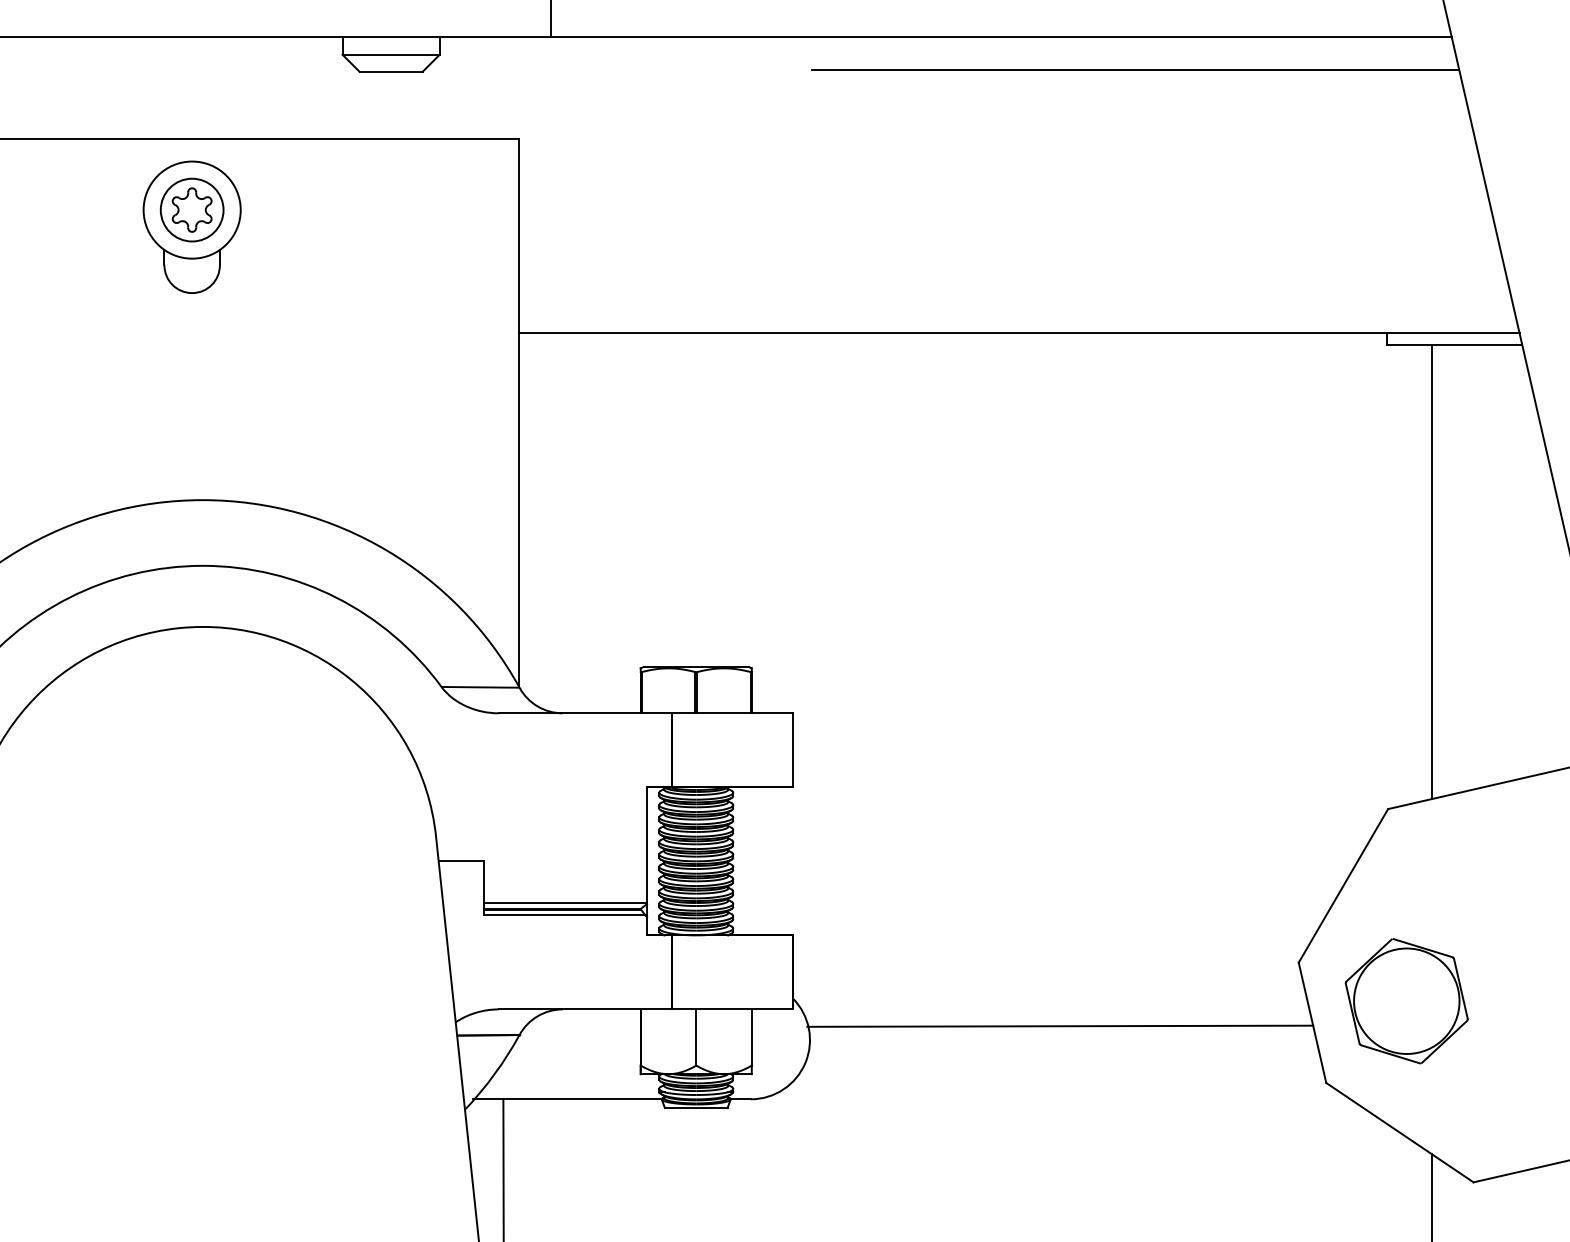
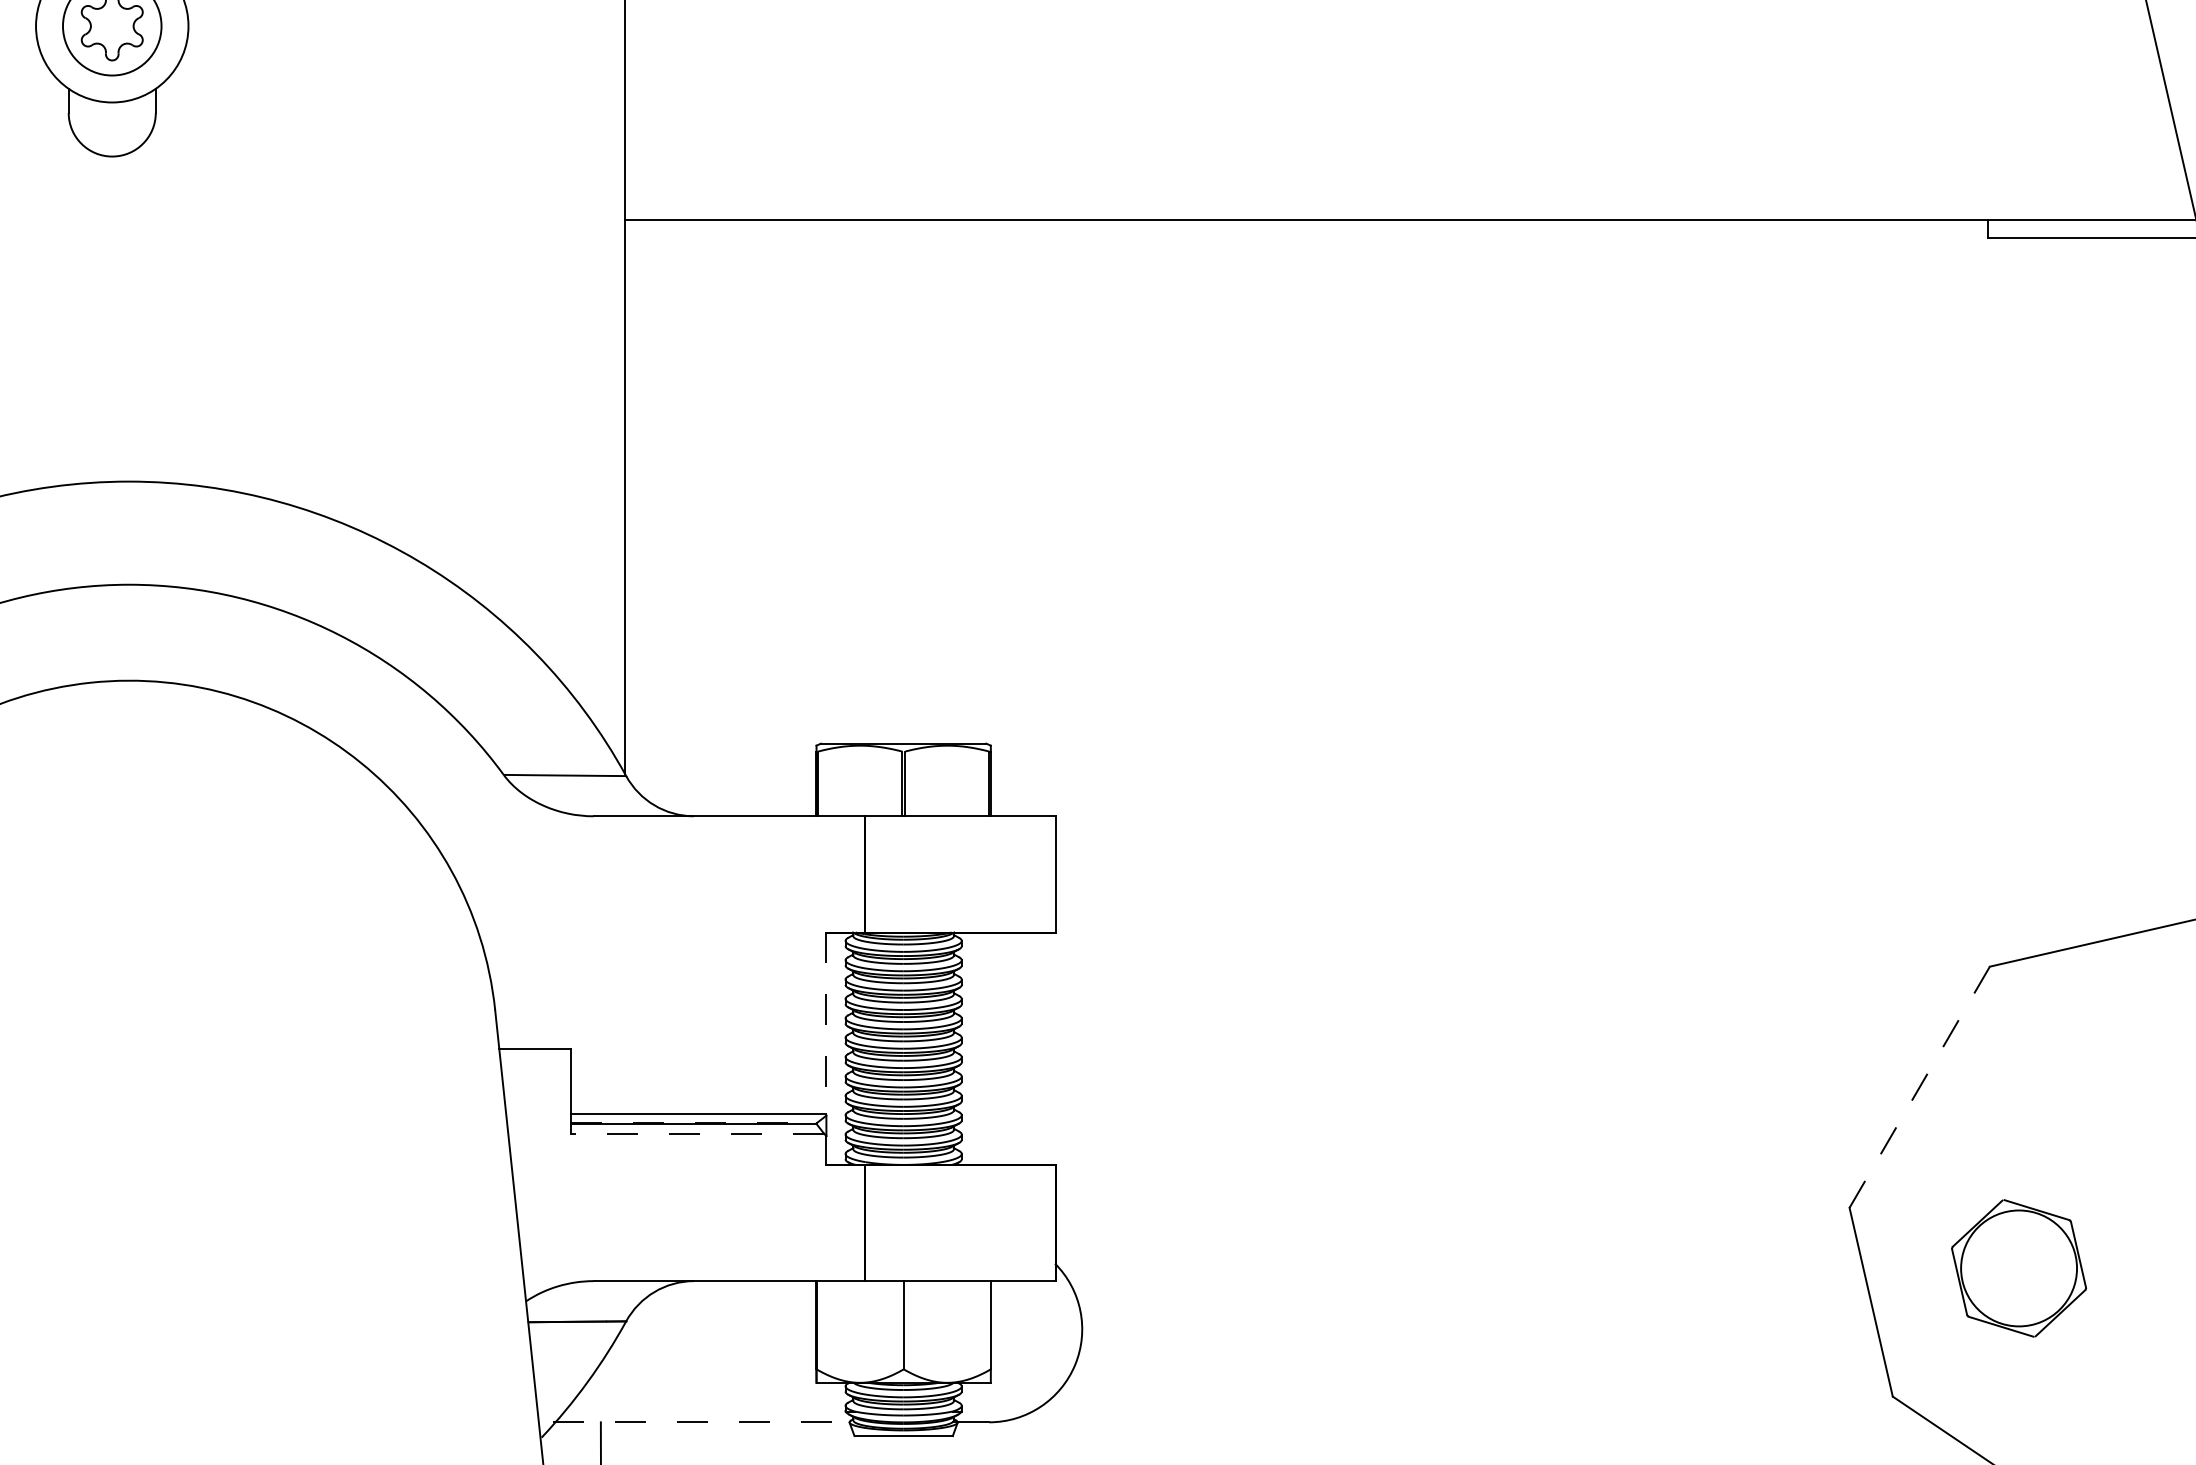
line: (1431, 571) -> (2057, 593), removed
line: (647, 846) -> (827, 1025), solid -> dashed
line: (1343, 885) -> (1919, 1086), solid -> dashed
line: (563, 908) -> (695, 1122), solid -> dashed
line: (564, 915) -> (696, 1133), solid -> dashed
part: (1406, 1001) -> (2018, 1268), size x0.7
line: (1060, 1025) -> (1475, 1306), removed
line: (567, 1099) -> (701, 1422), solid -> dashed

